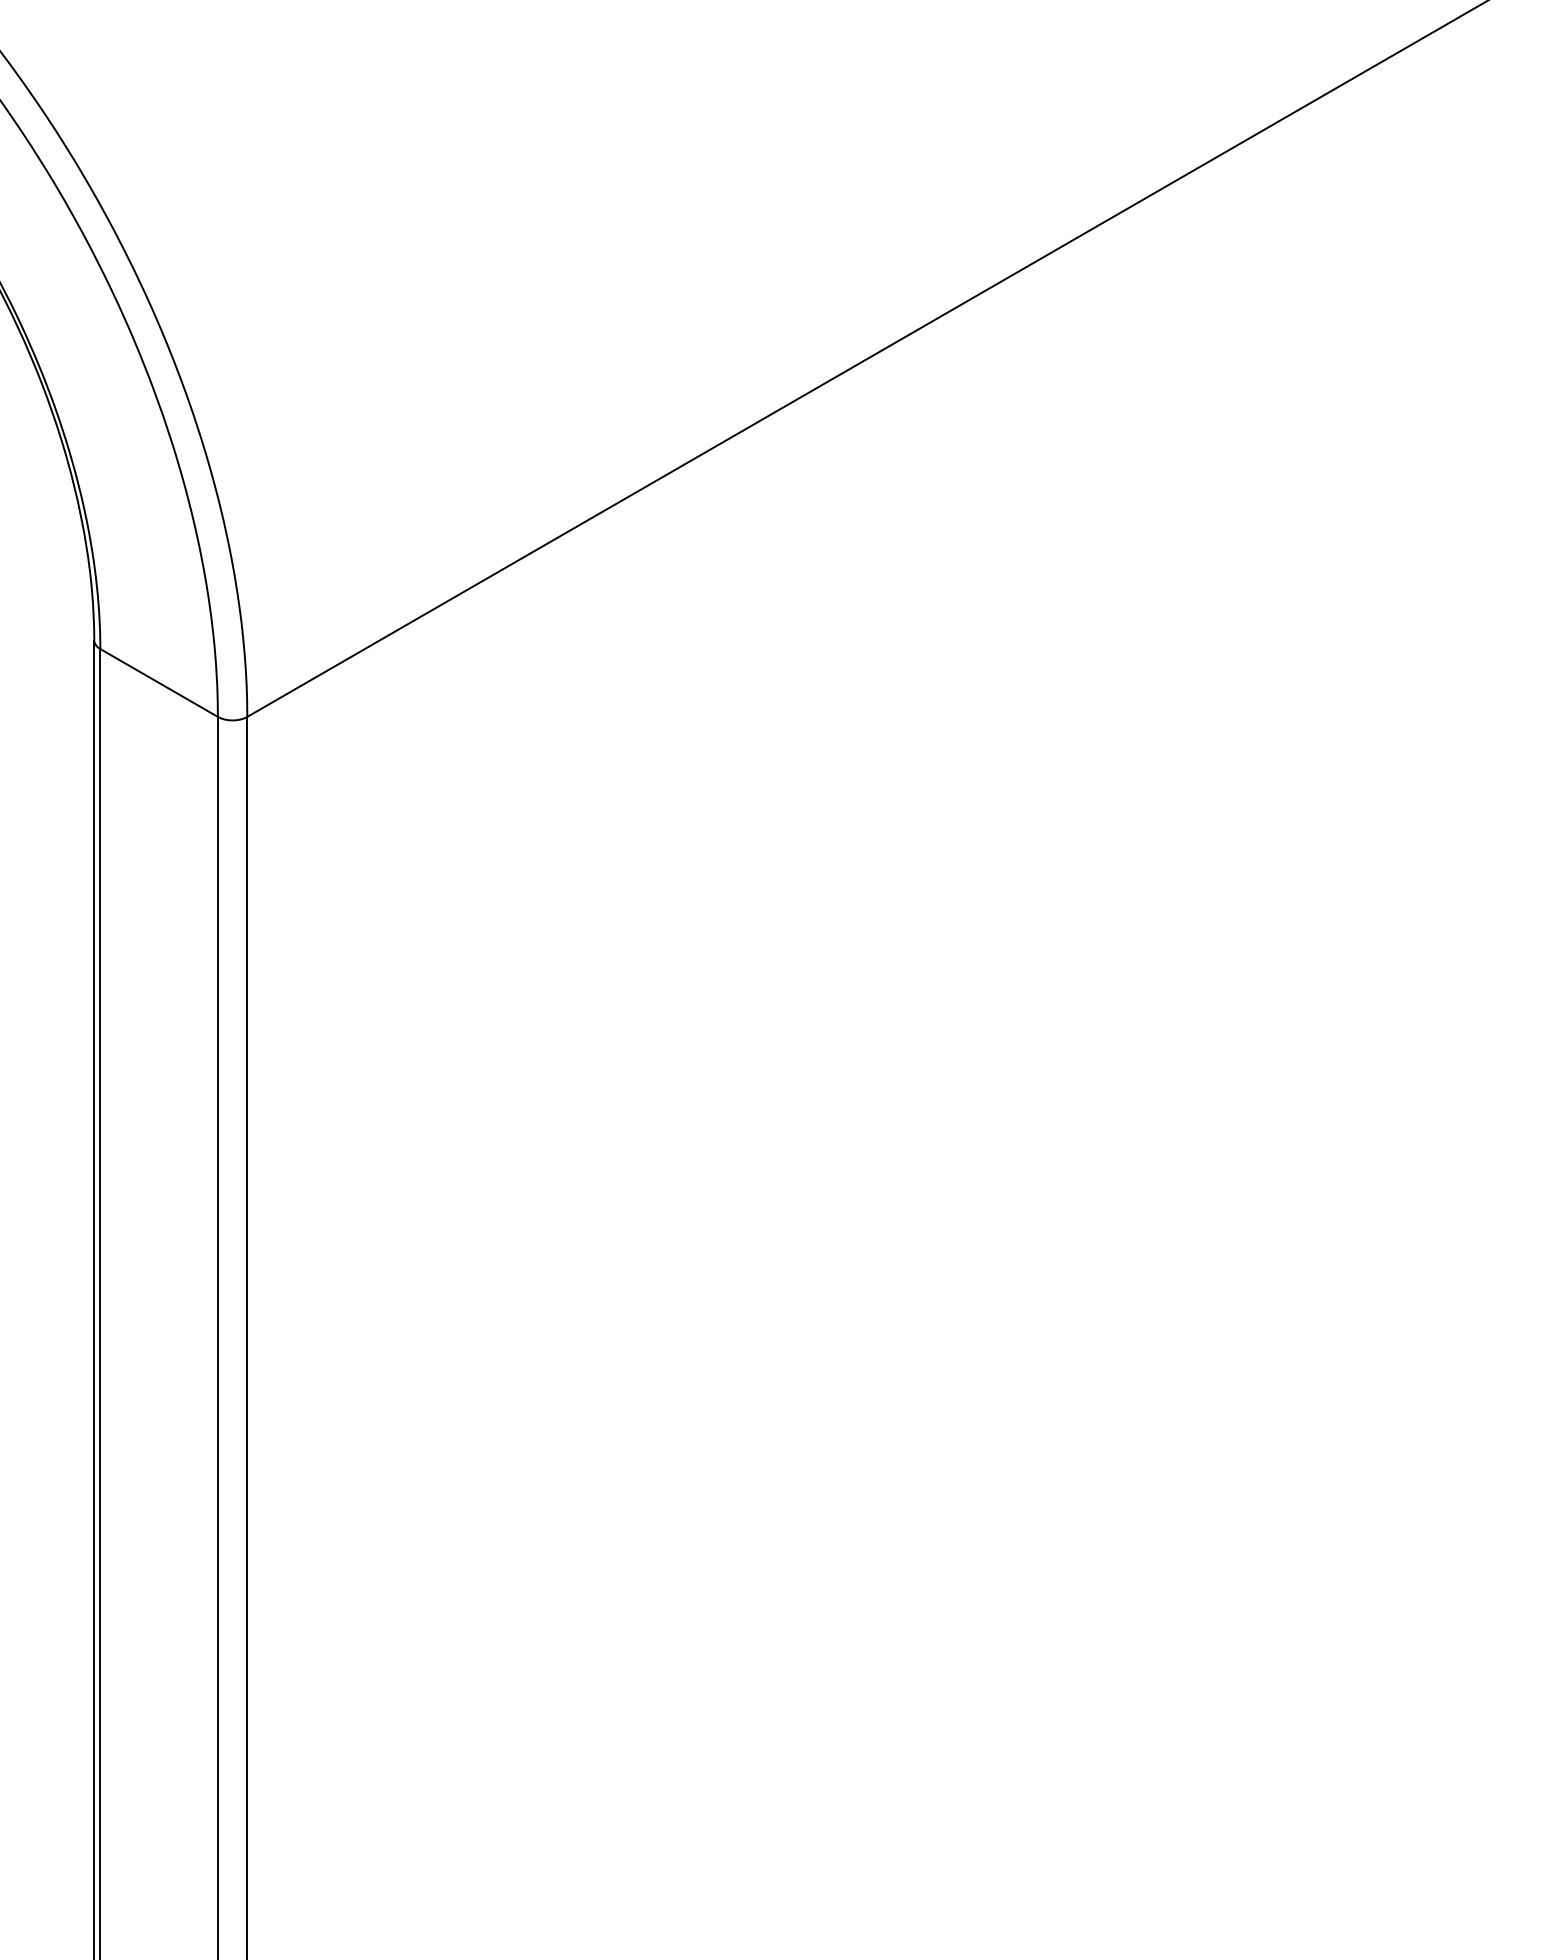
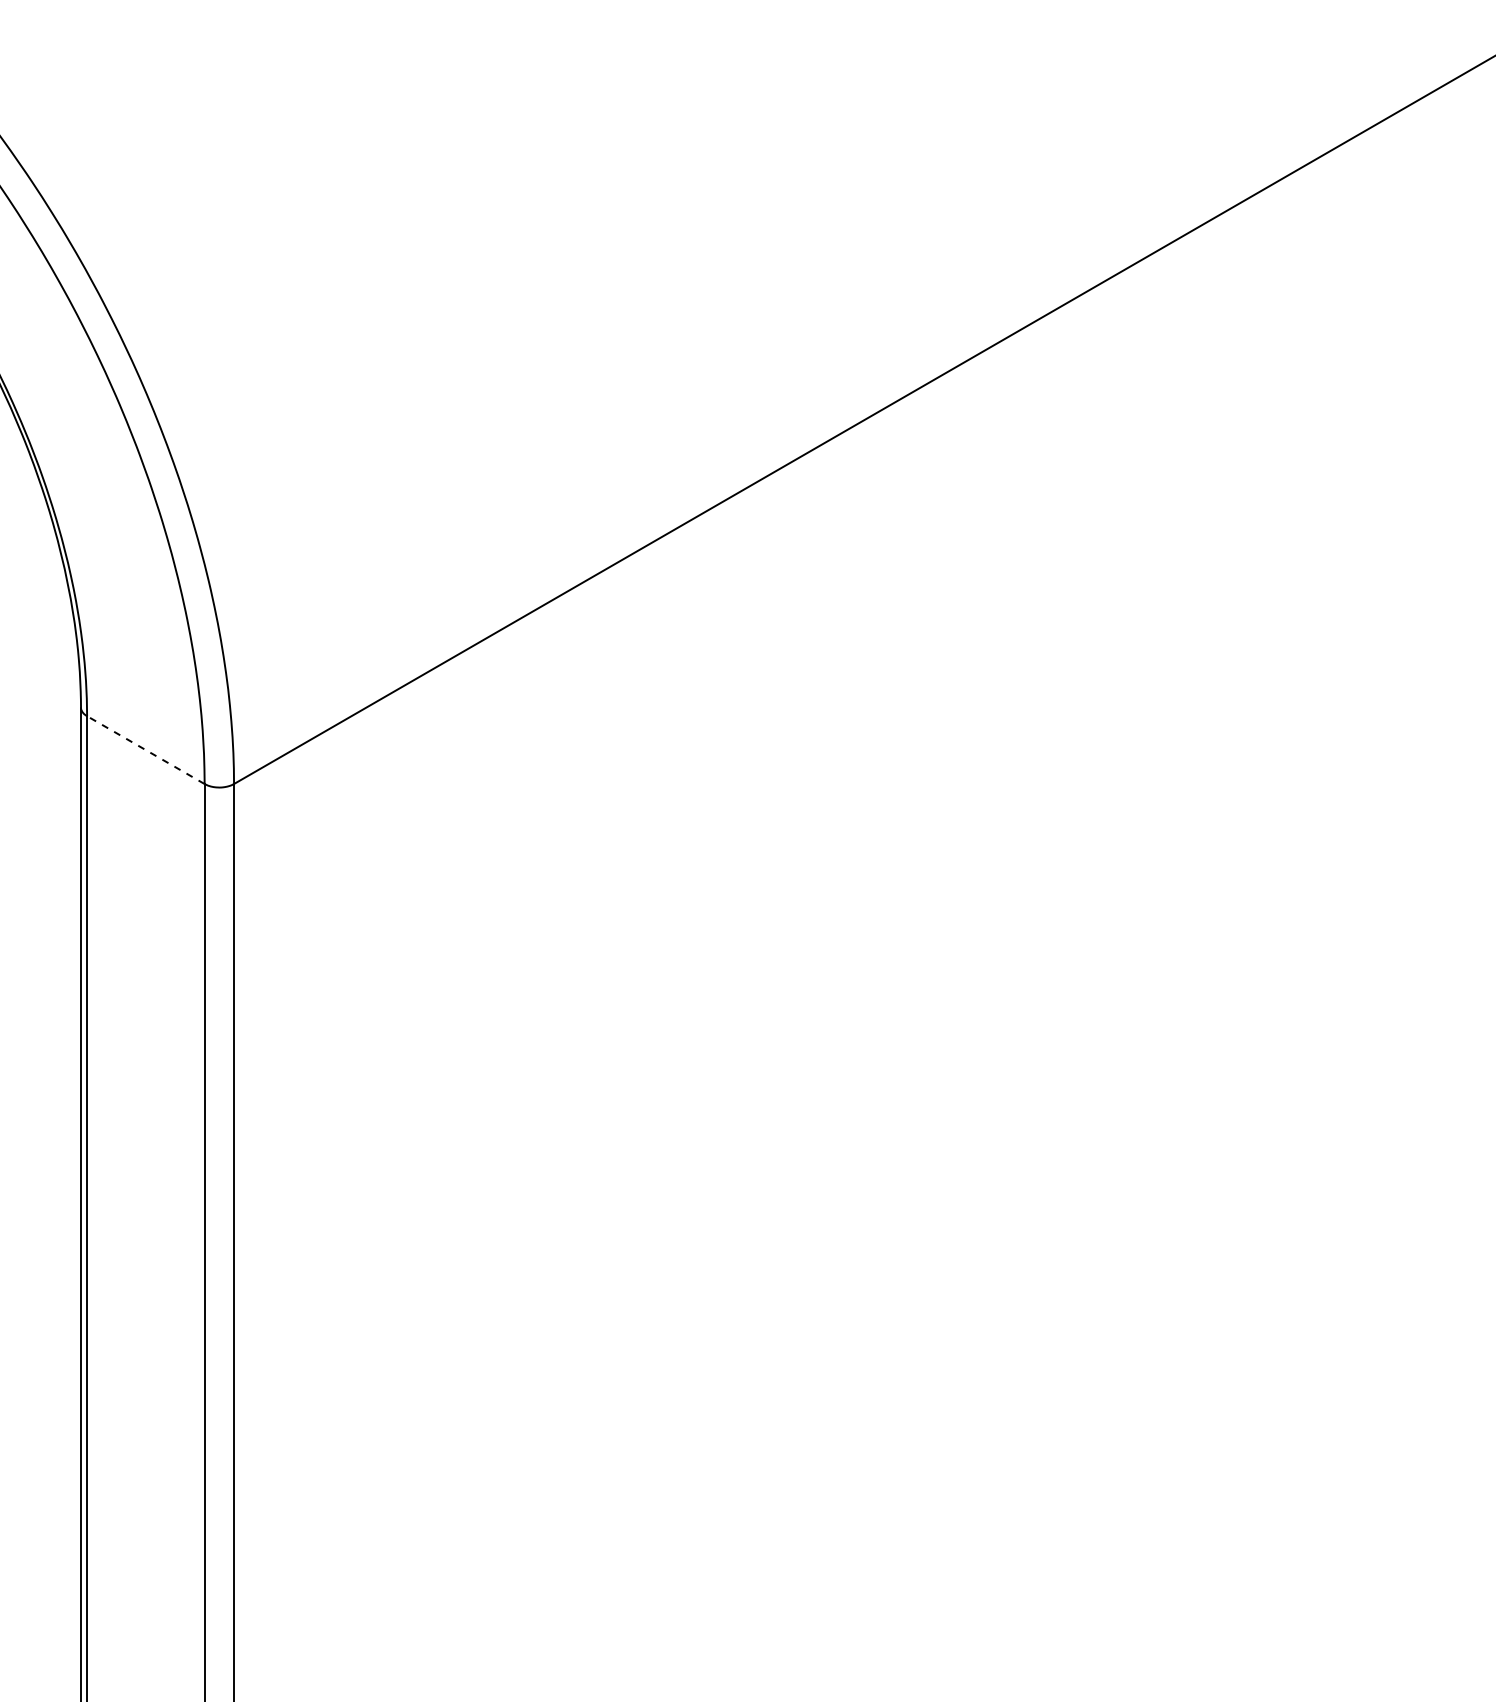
line: (159, 682) -> (146, 749), solid -> dashed

